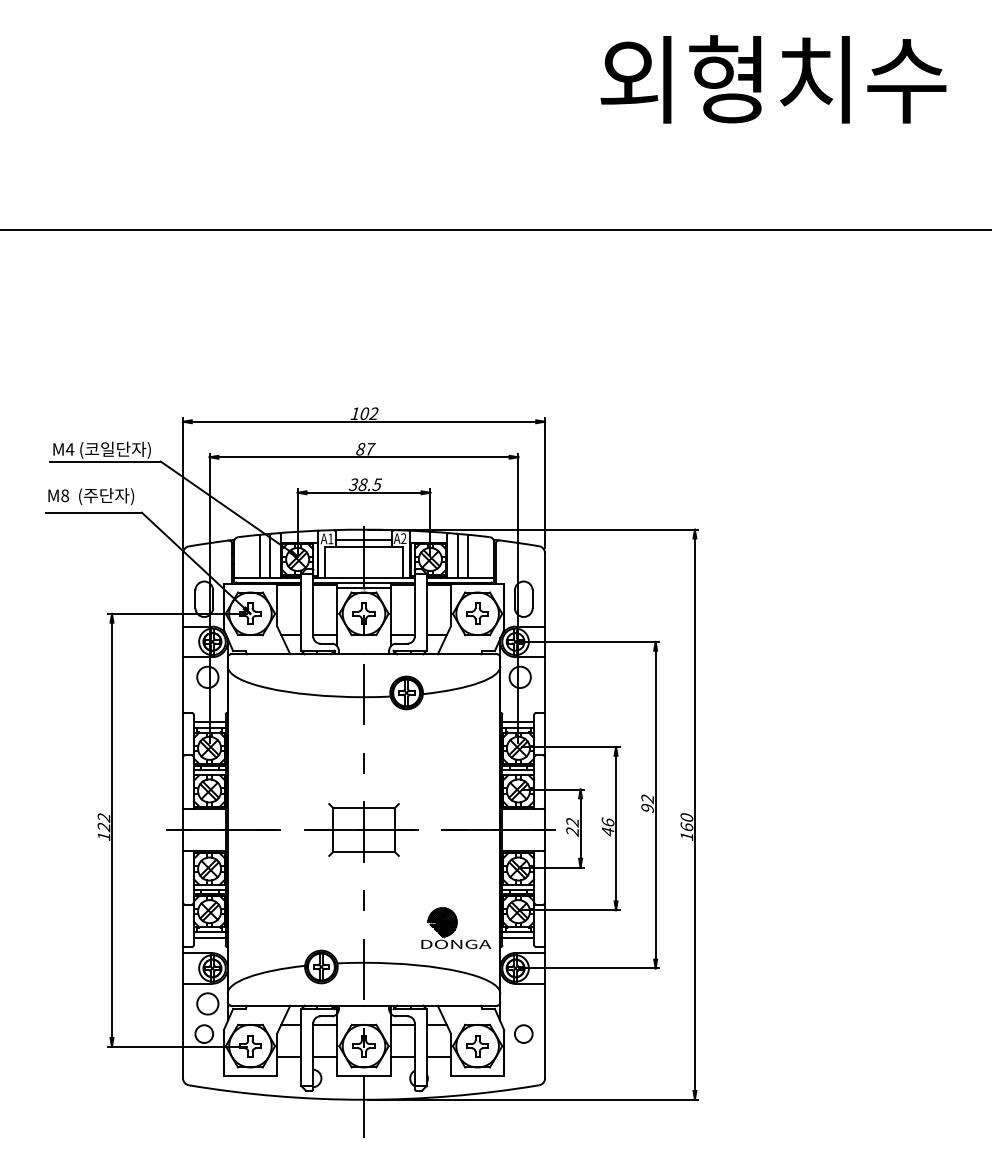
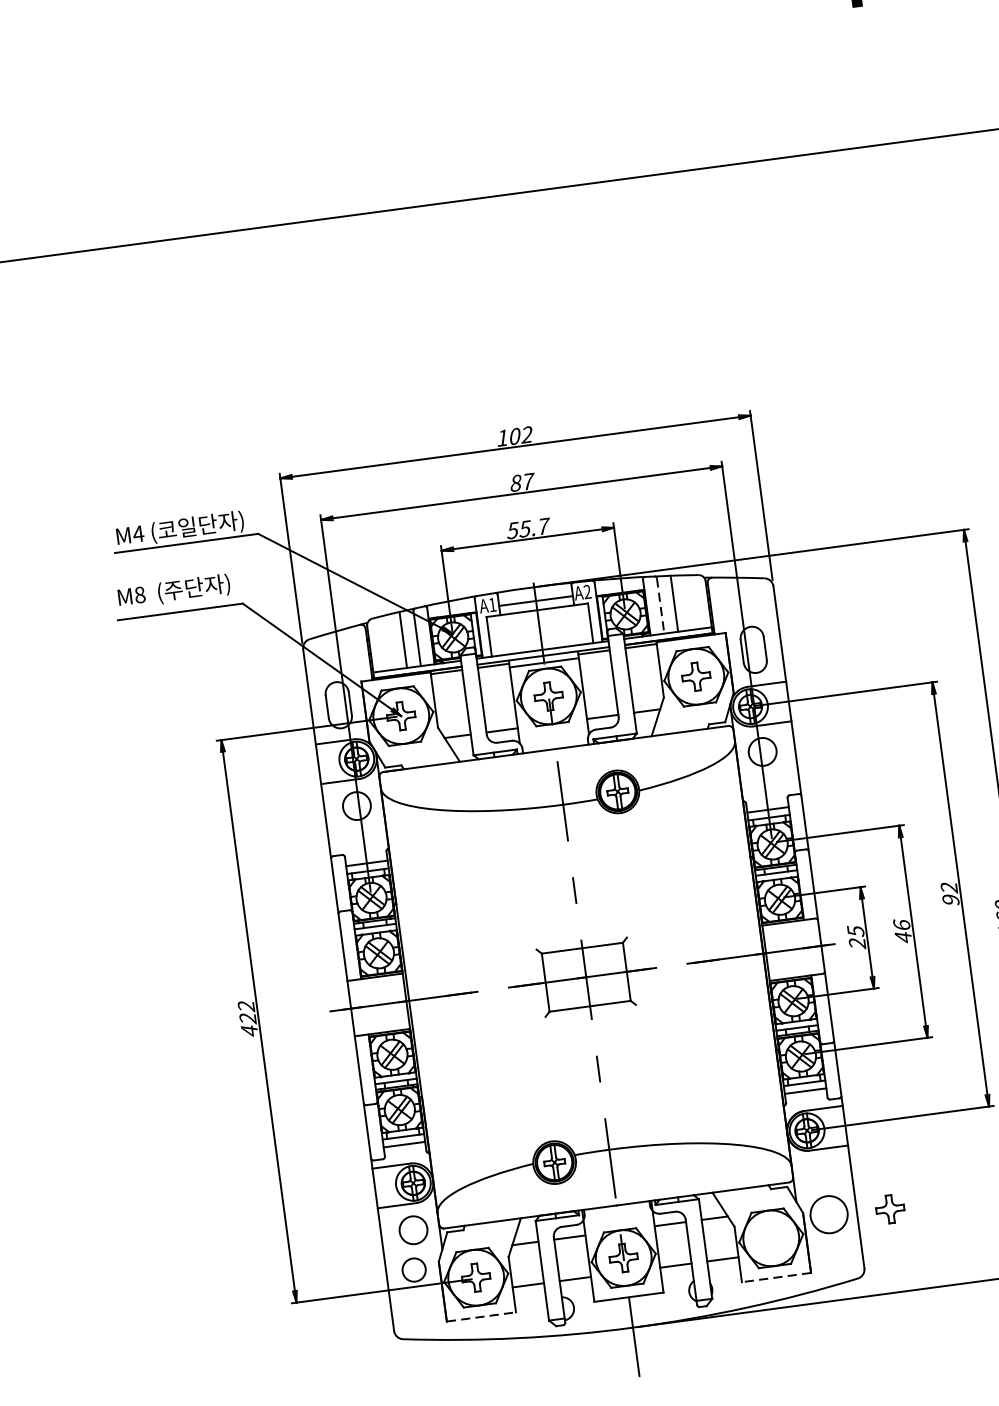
text: (366, 484) -> (529, 528), 38.5 -> 55.7
line: (457, 557) -> (660, 607), solid -> dashed
text: (572, 822) -> (855, 931), 22 -> 25
text: (103, 836) -> (248, 1030), 122 -> 422
part: (456, 927) -> (723, 1087), removed
circle: (523, 1033) -> (828, 1213), size x1.6
part: (477, 1046) -> (890, 1209), moved
line: (250, 1076) -> (481, 1317), solid -> dashed
line: (477, 1076) -> (776, 1277), solid -> dashed

